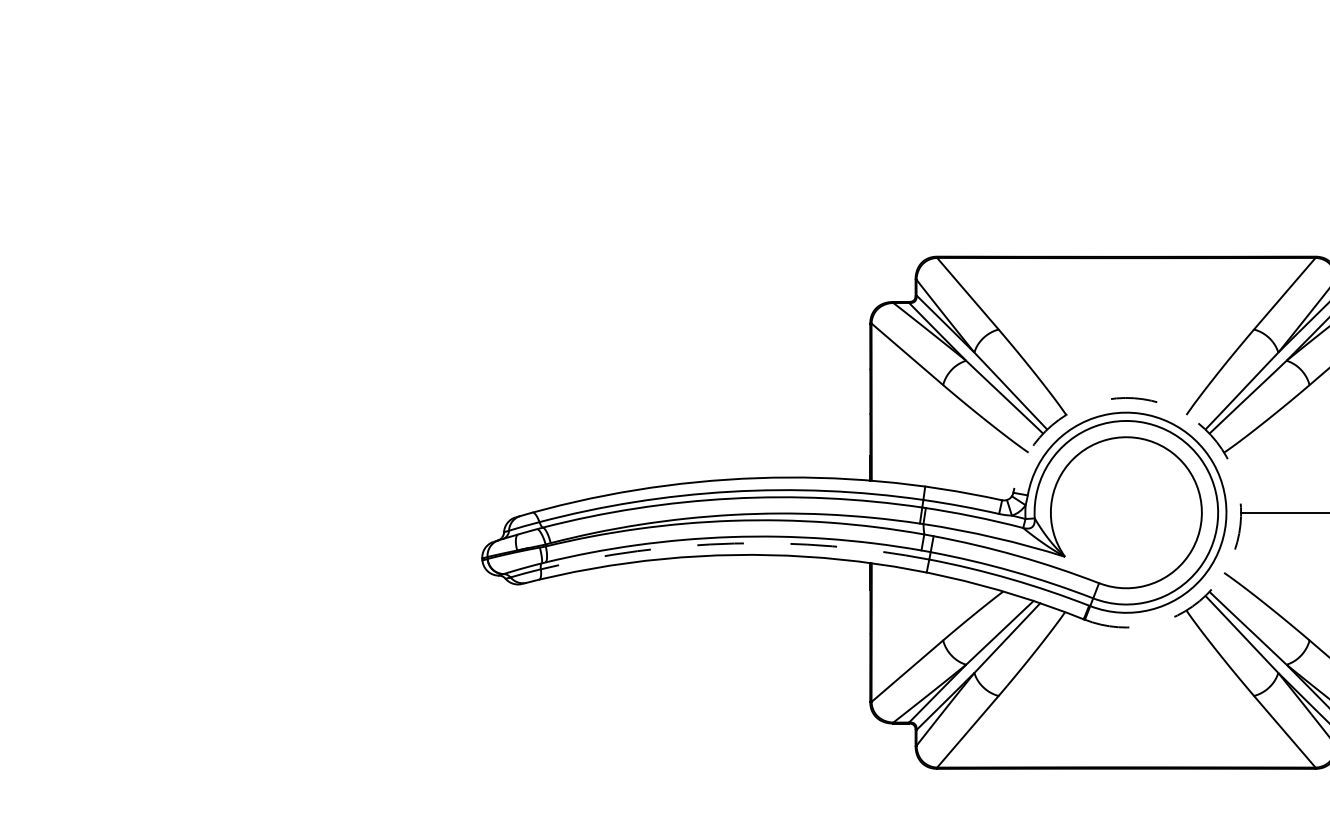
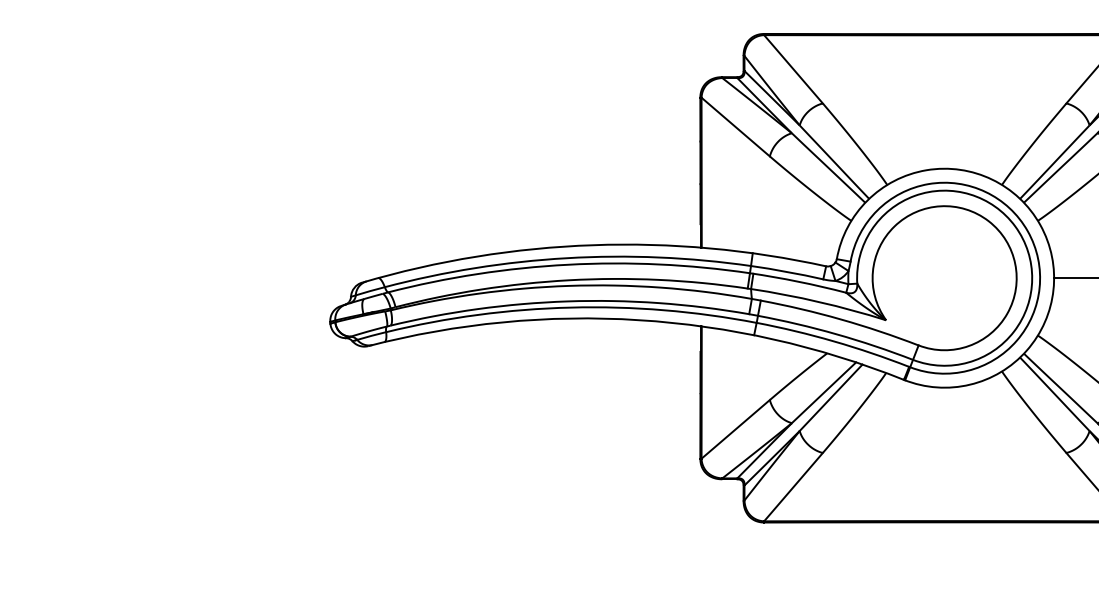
arc: (1226, 456) -> (1040, 224), dashed -> solid
arc: (734, 543) -> (570, 307), dashed -> solid

